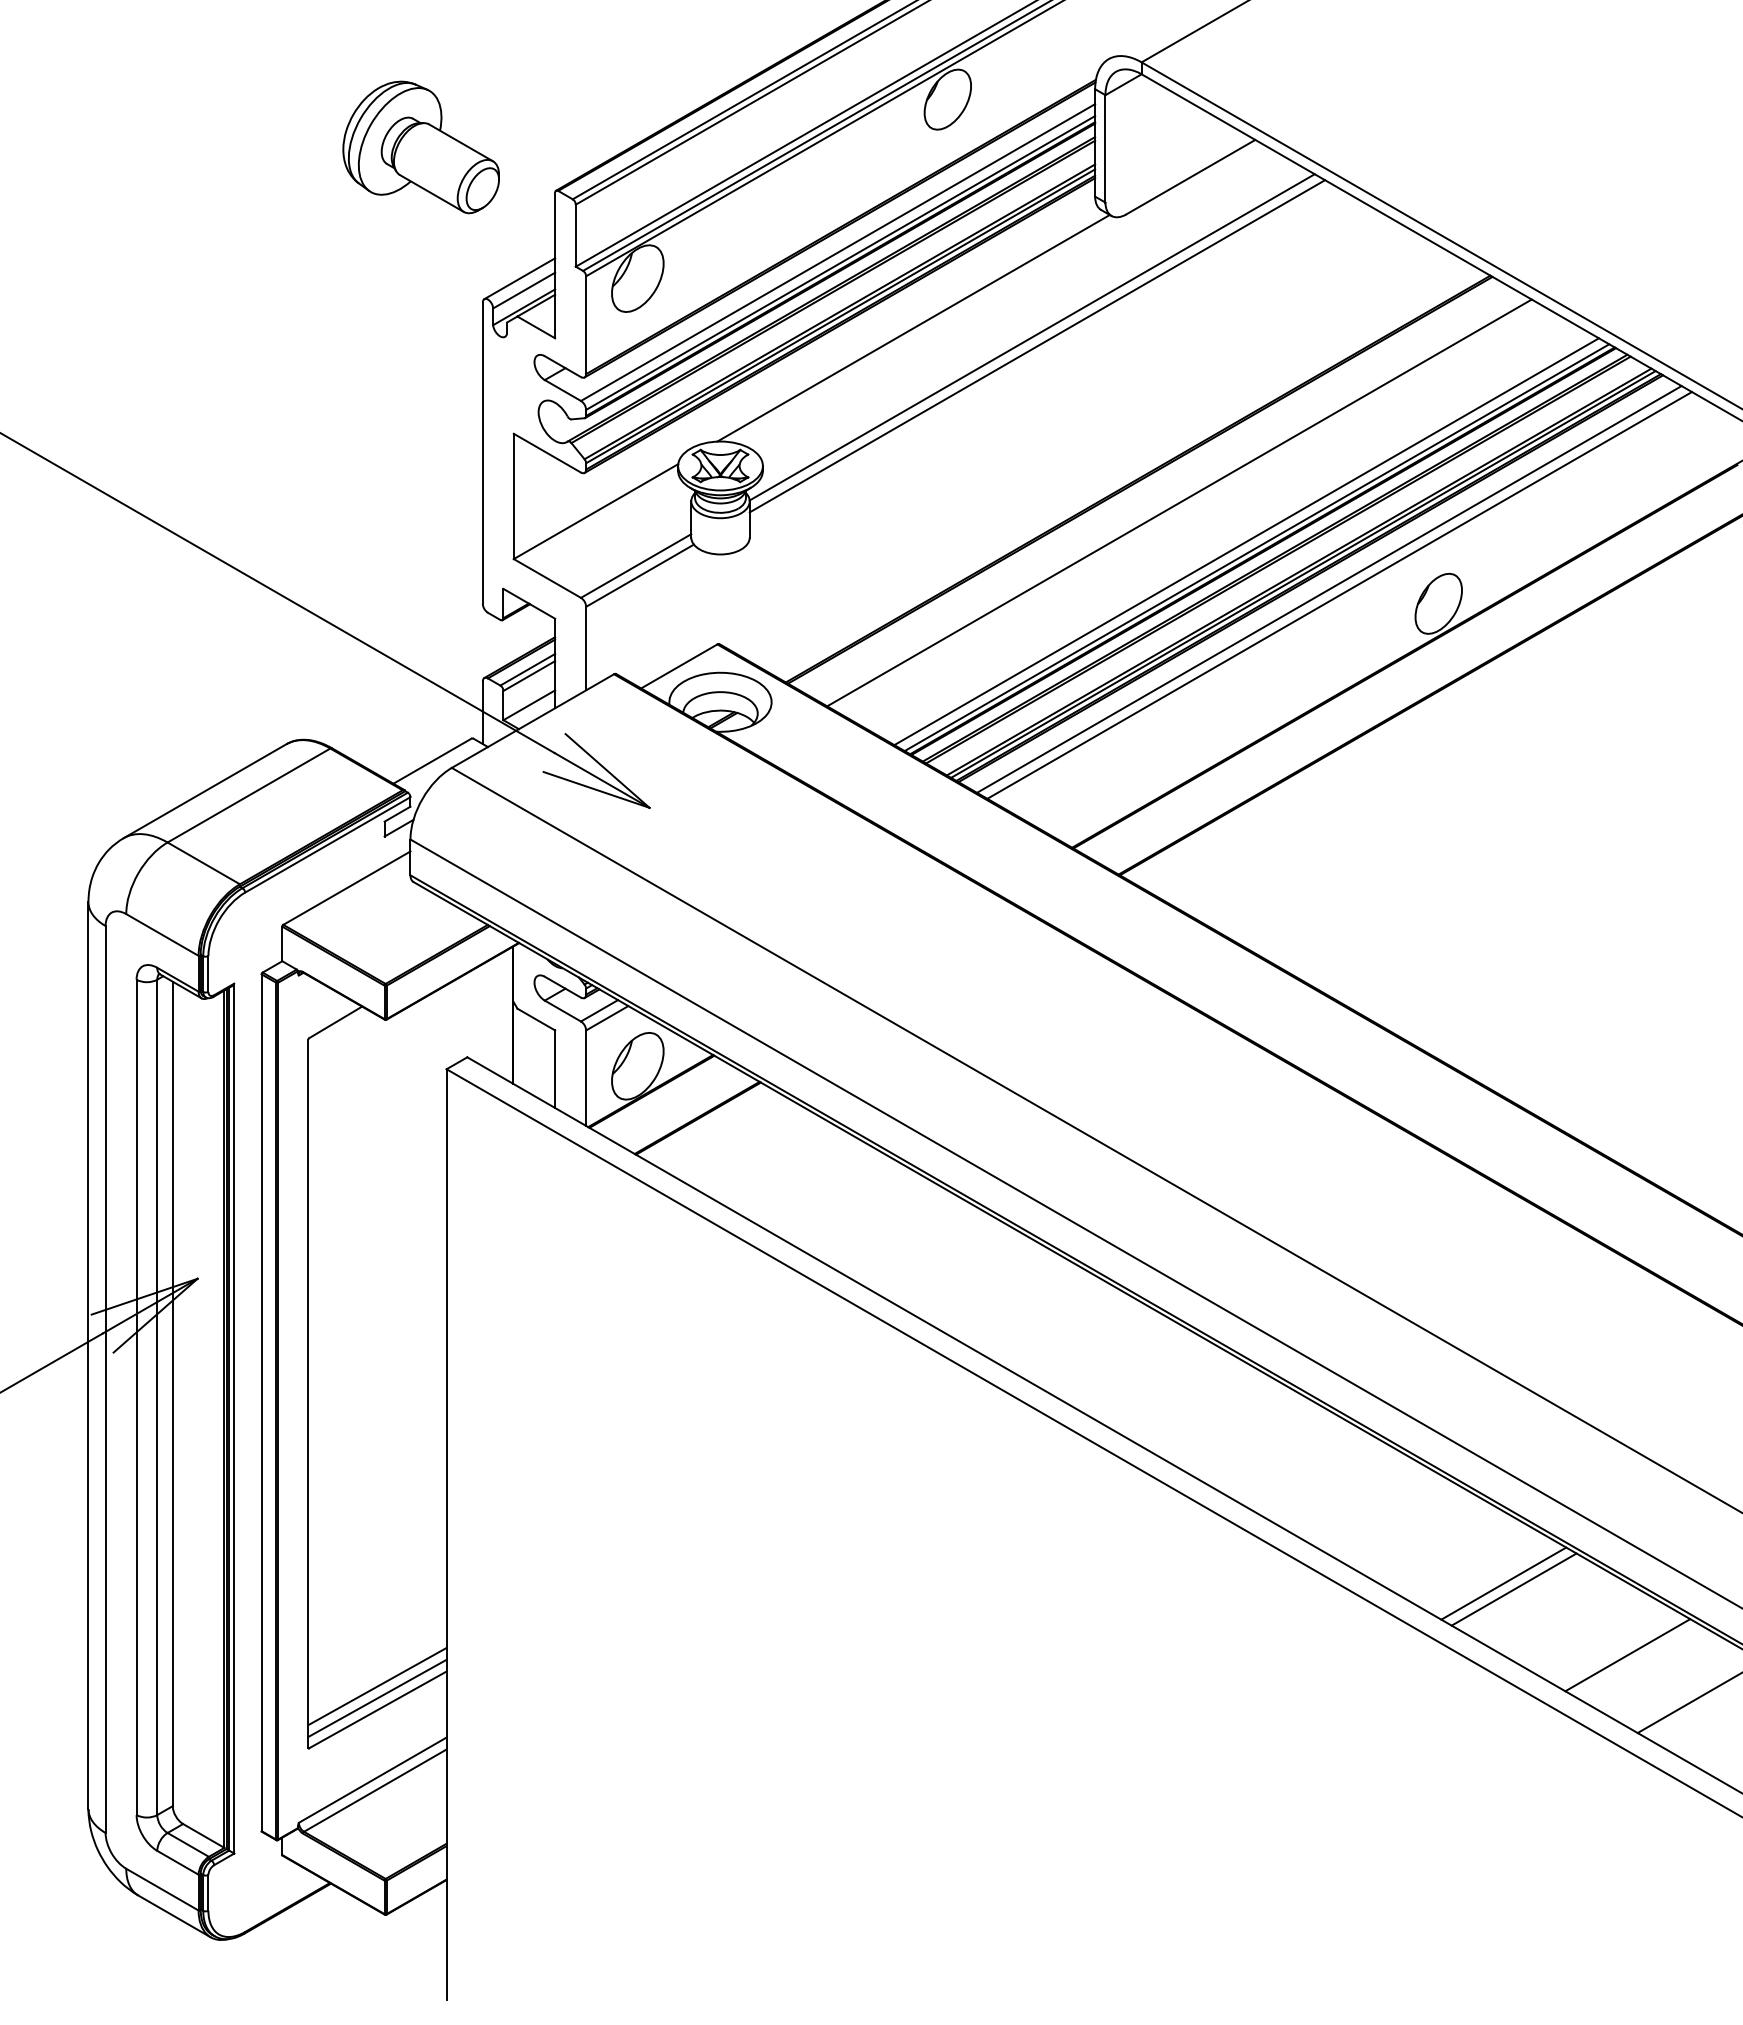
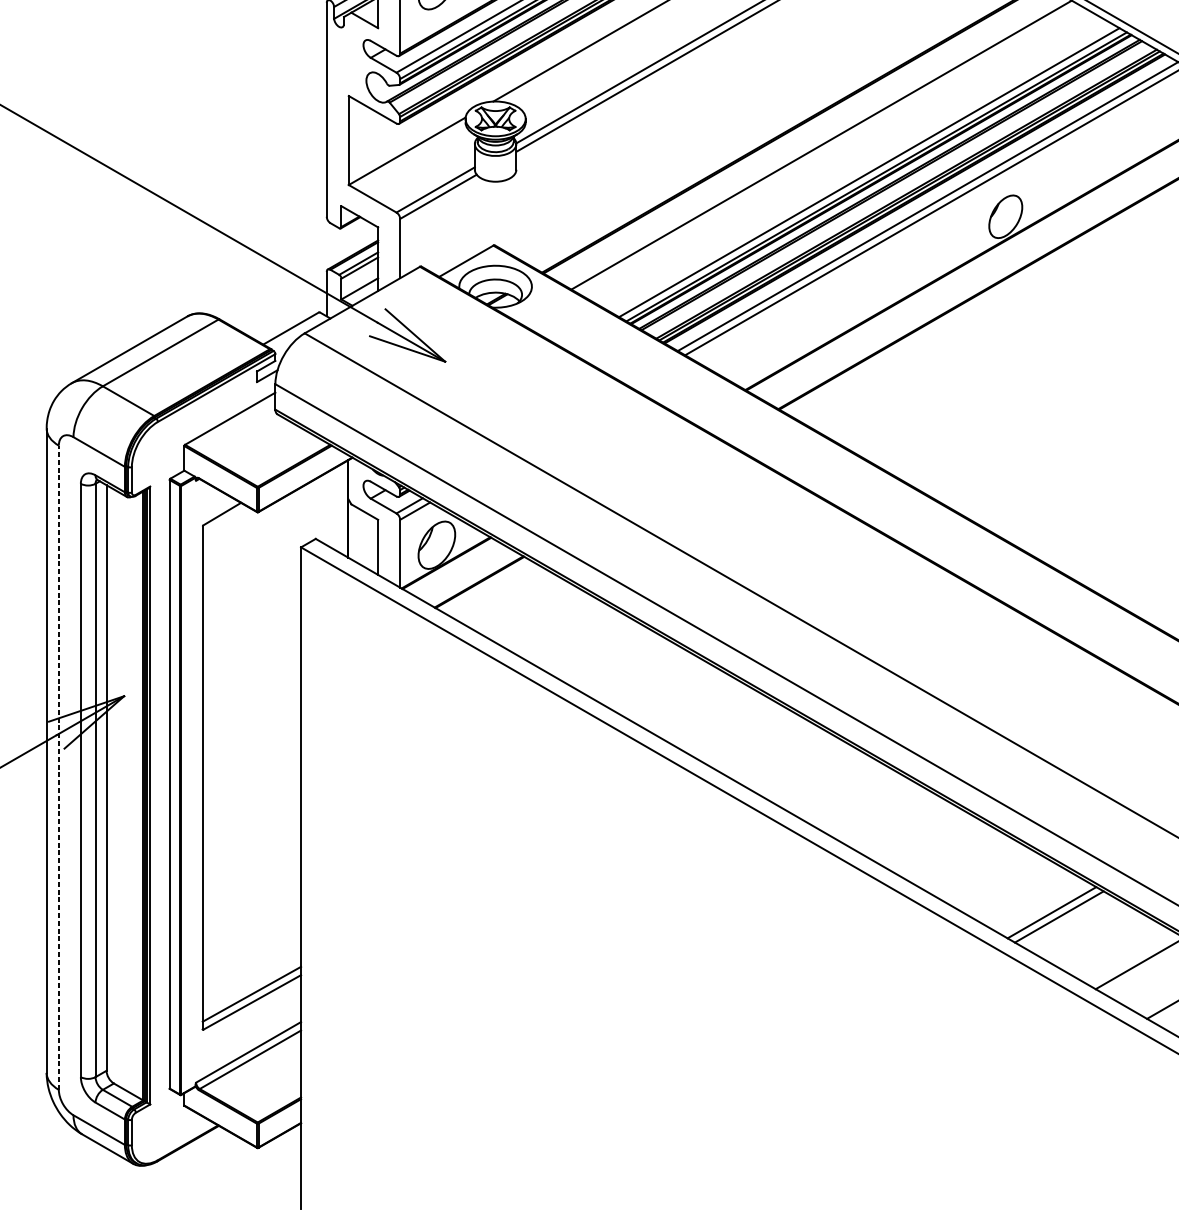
line: (105, 1379) -> (58, 767), solid -> dashed
line: (377, 1686) -> (251, 985), removed

